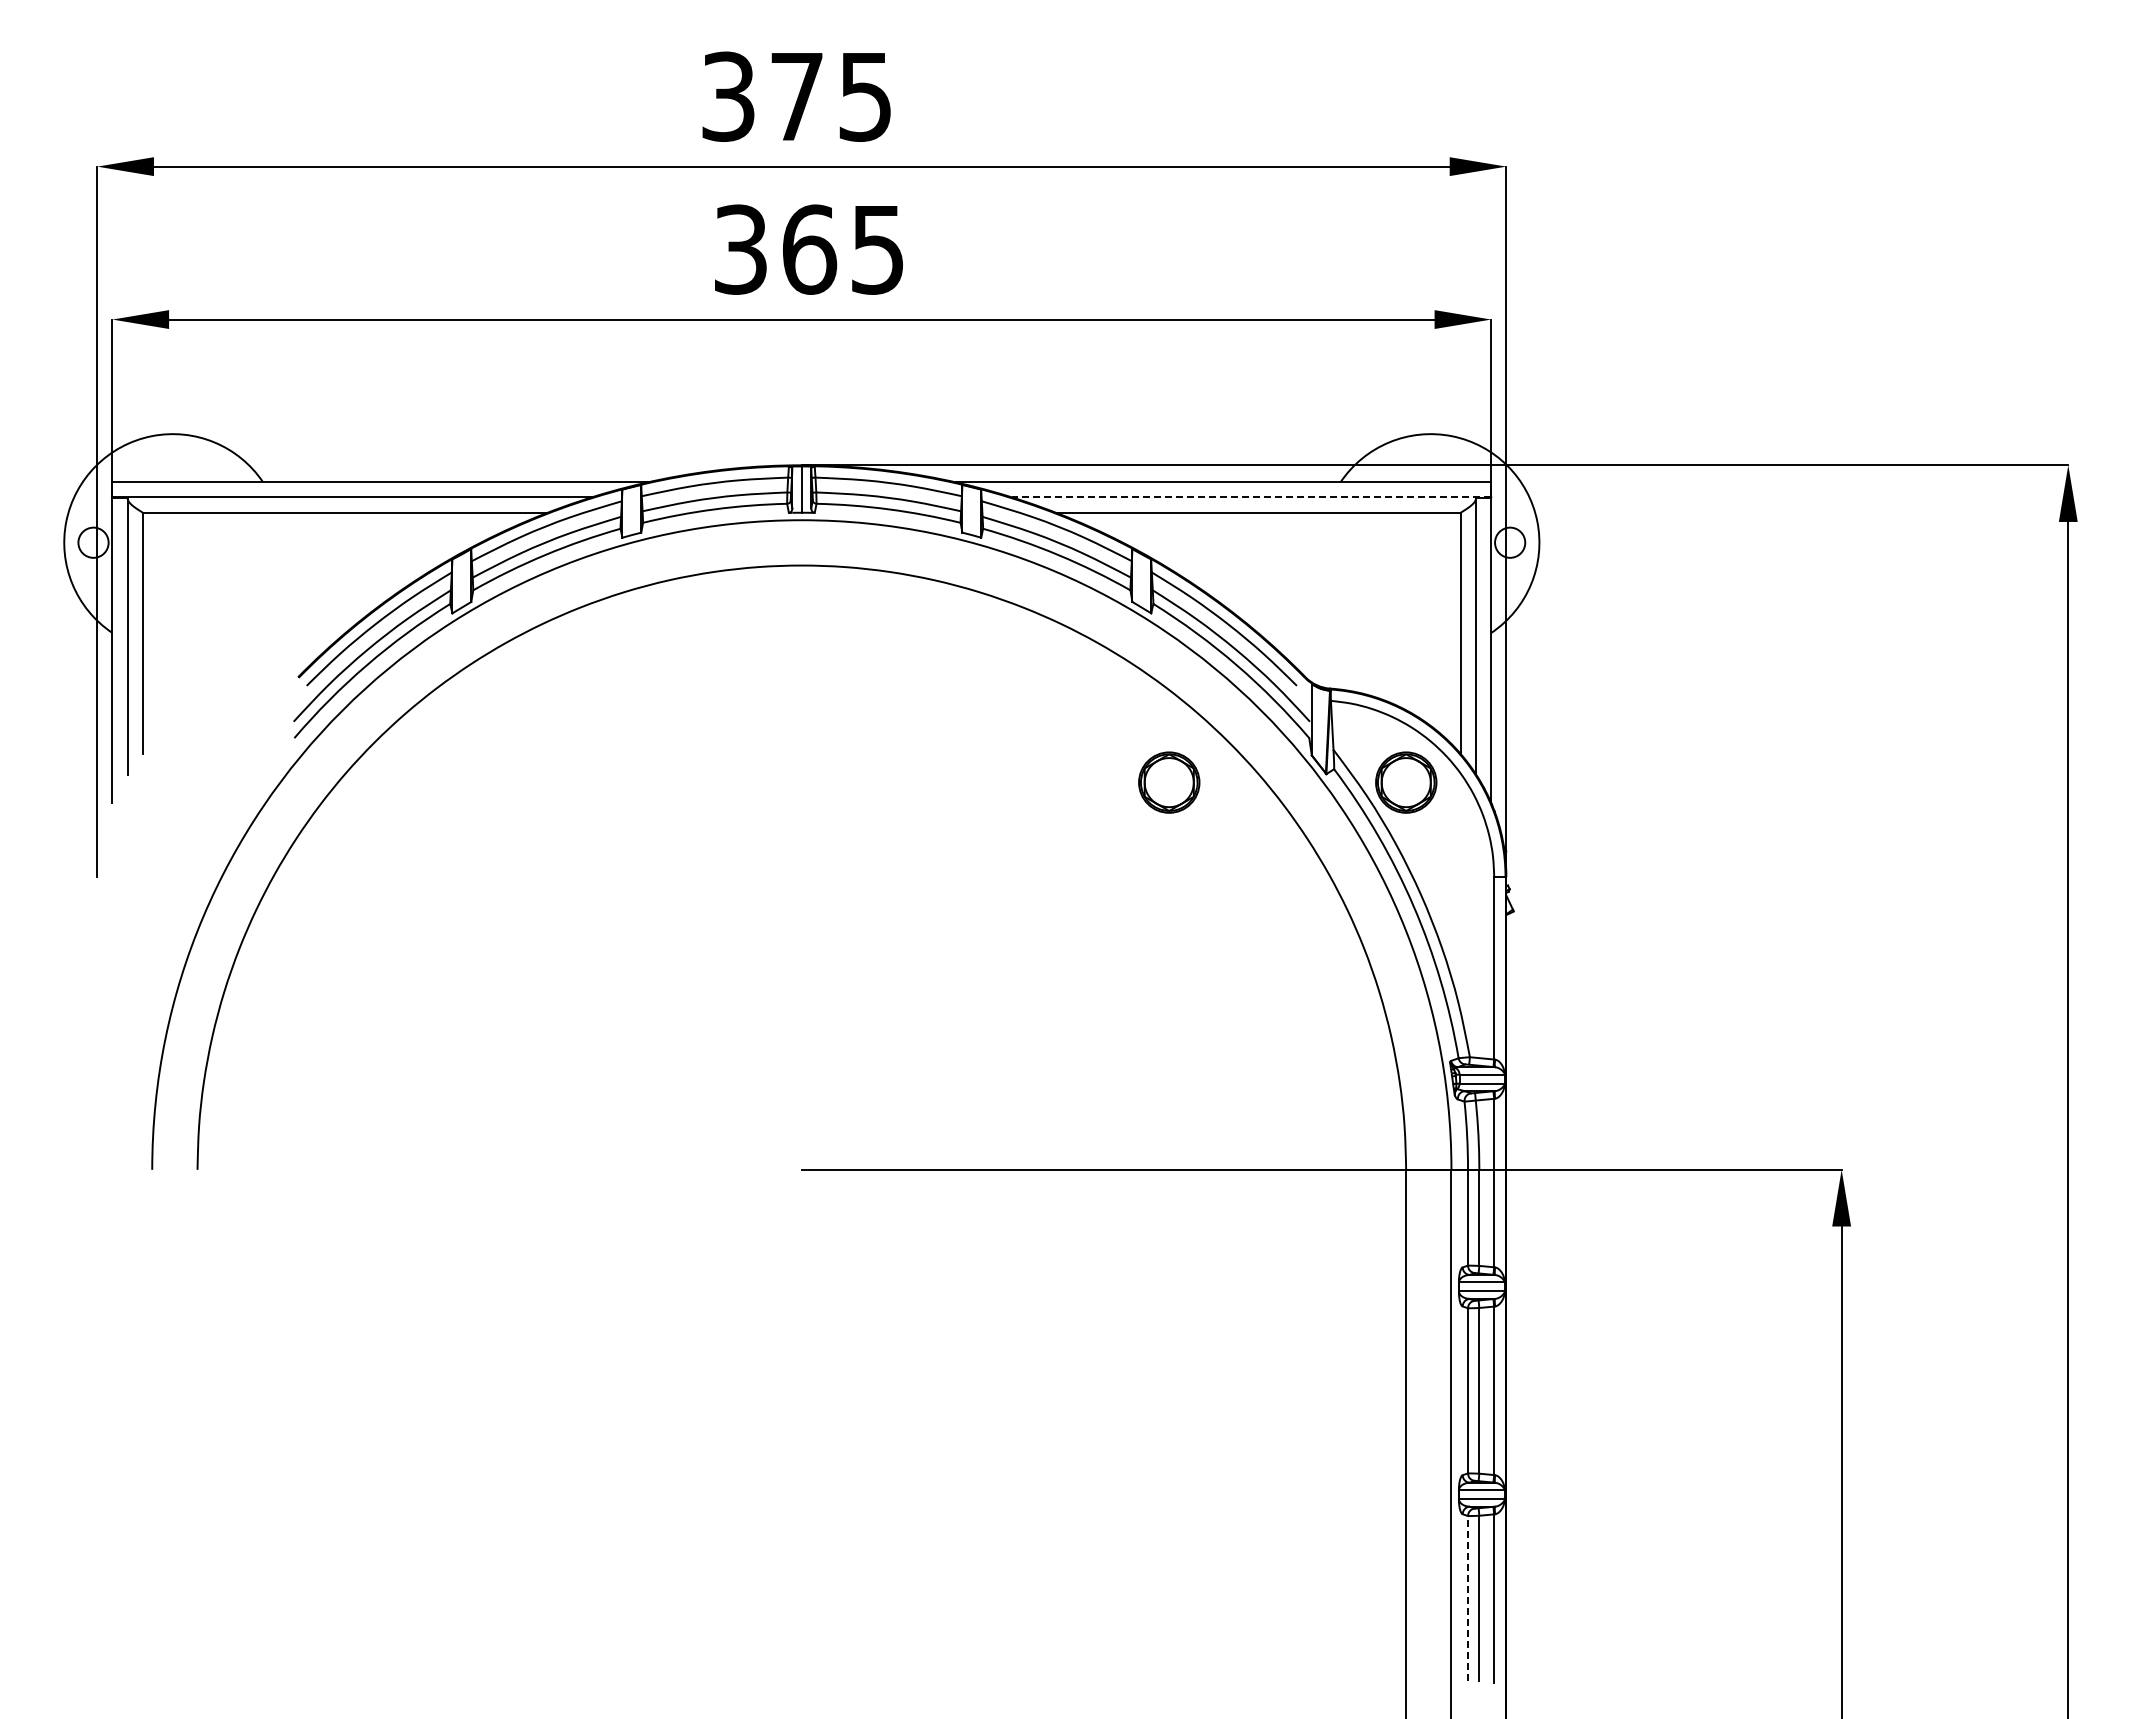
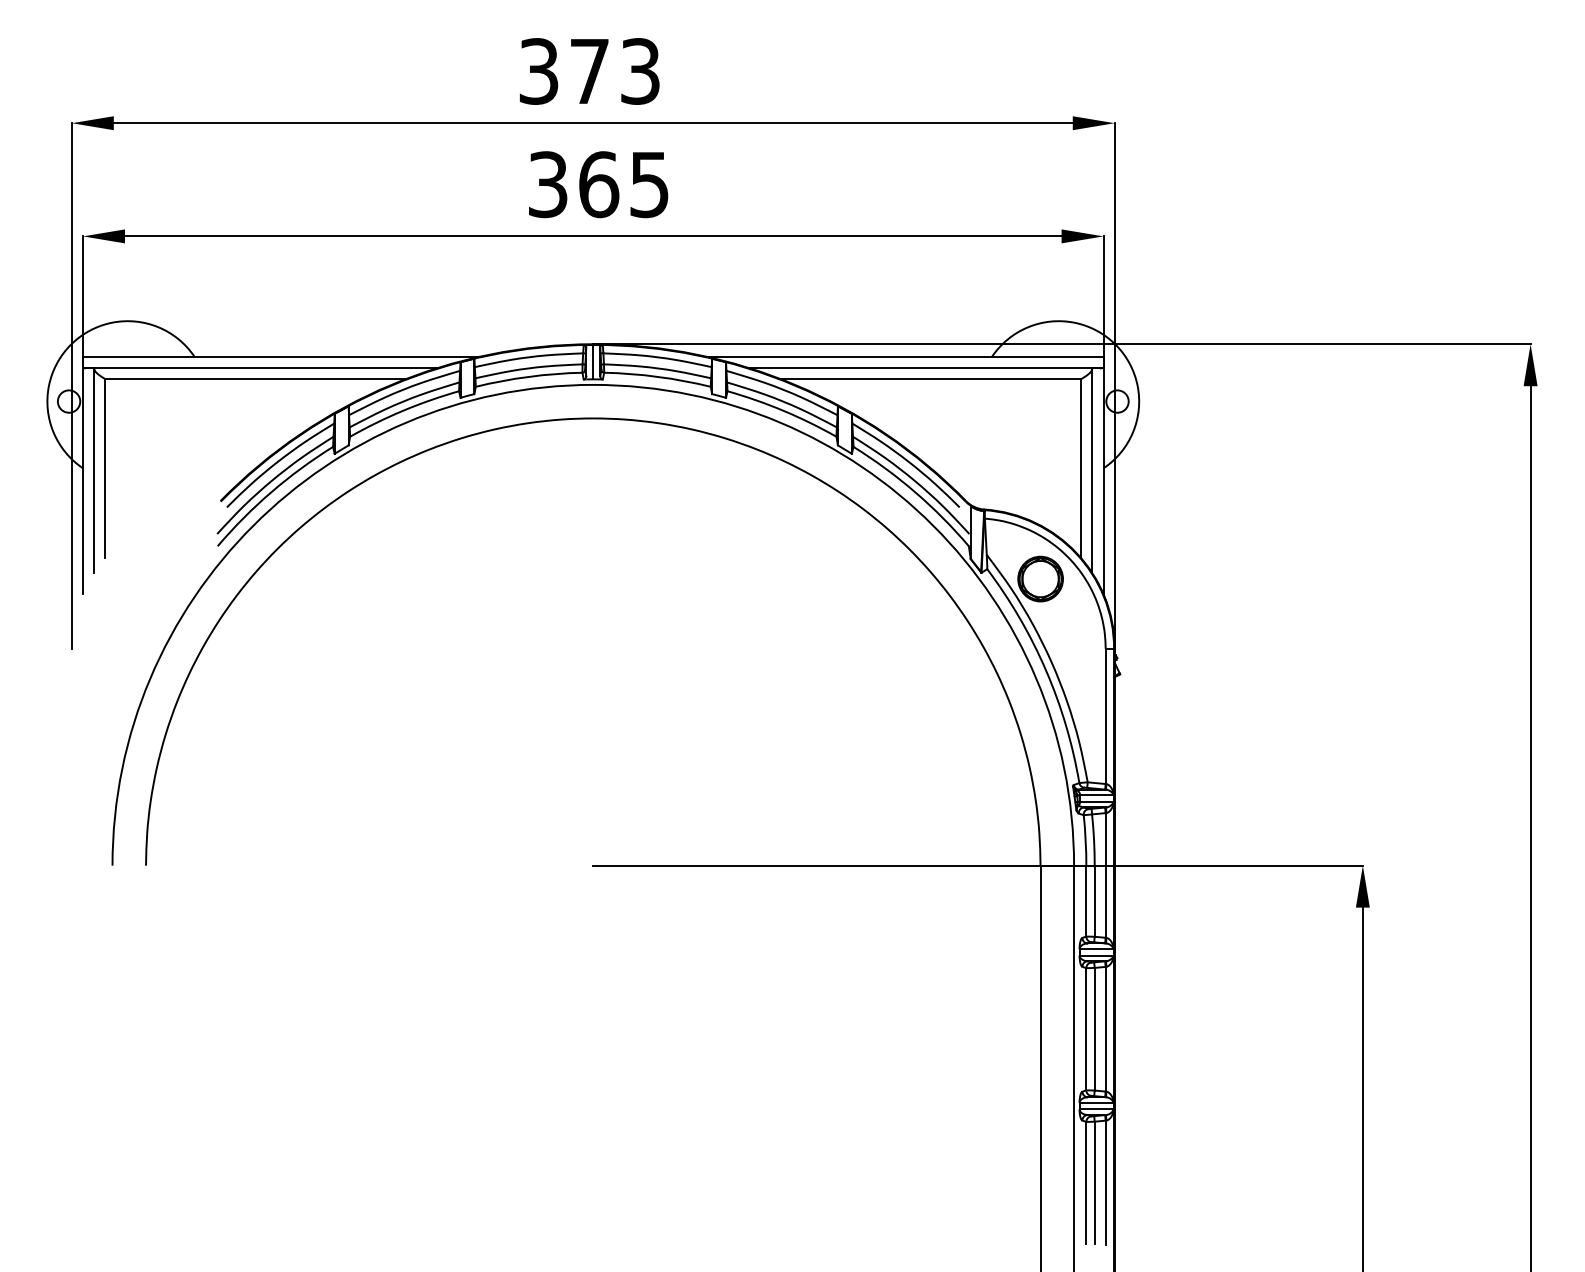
text: (865, 96) -> (640, 71), 375 -> 373
line: (1251, 497) -> (926, 368), dashed -> solid
part: (1169, 782) -> (865, 579), removed
line: (1468, 1598) -> (1086, 1182), dashed -> solid

